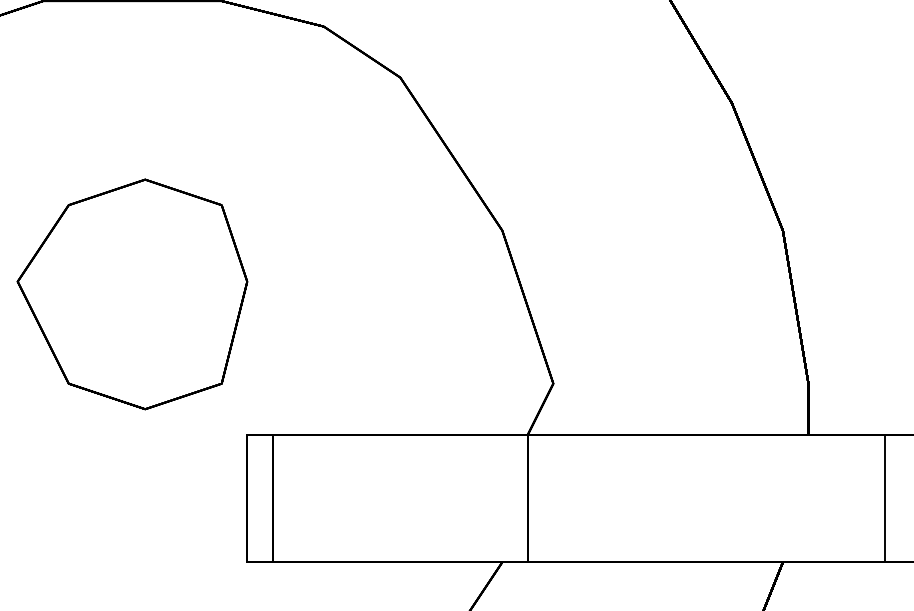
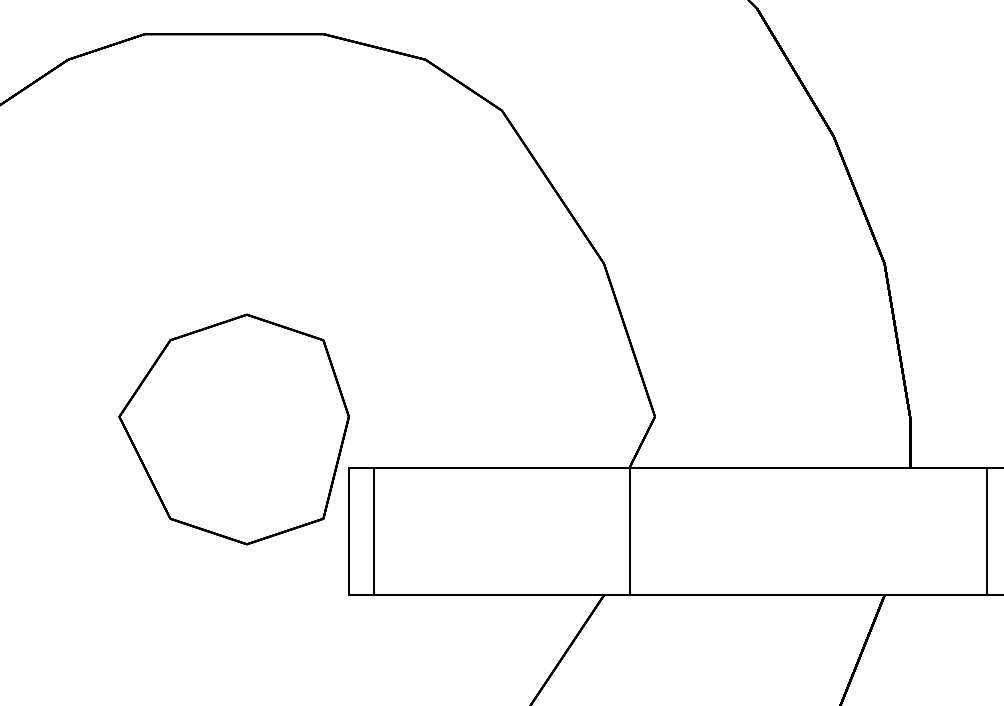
part: (131, 294) -> (233, 429), moved

